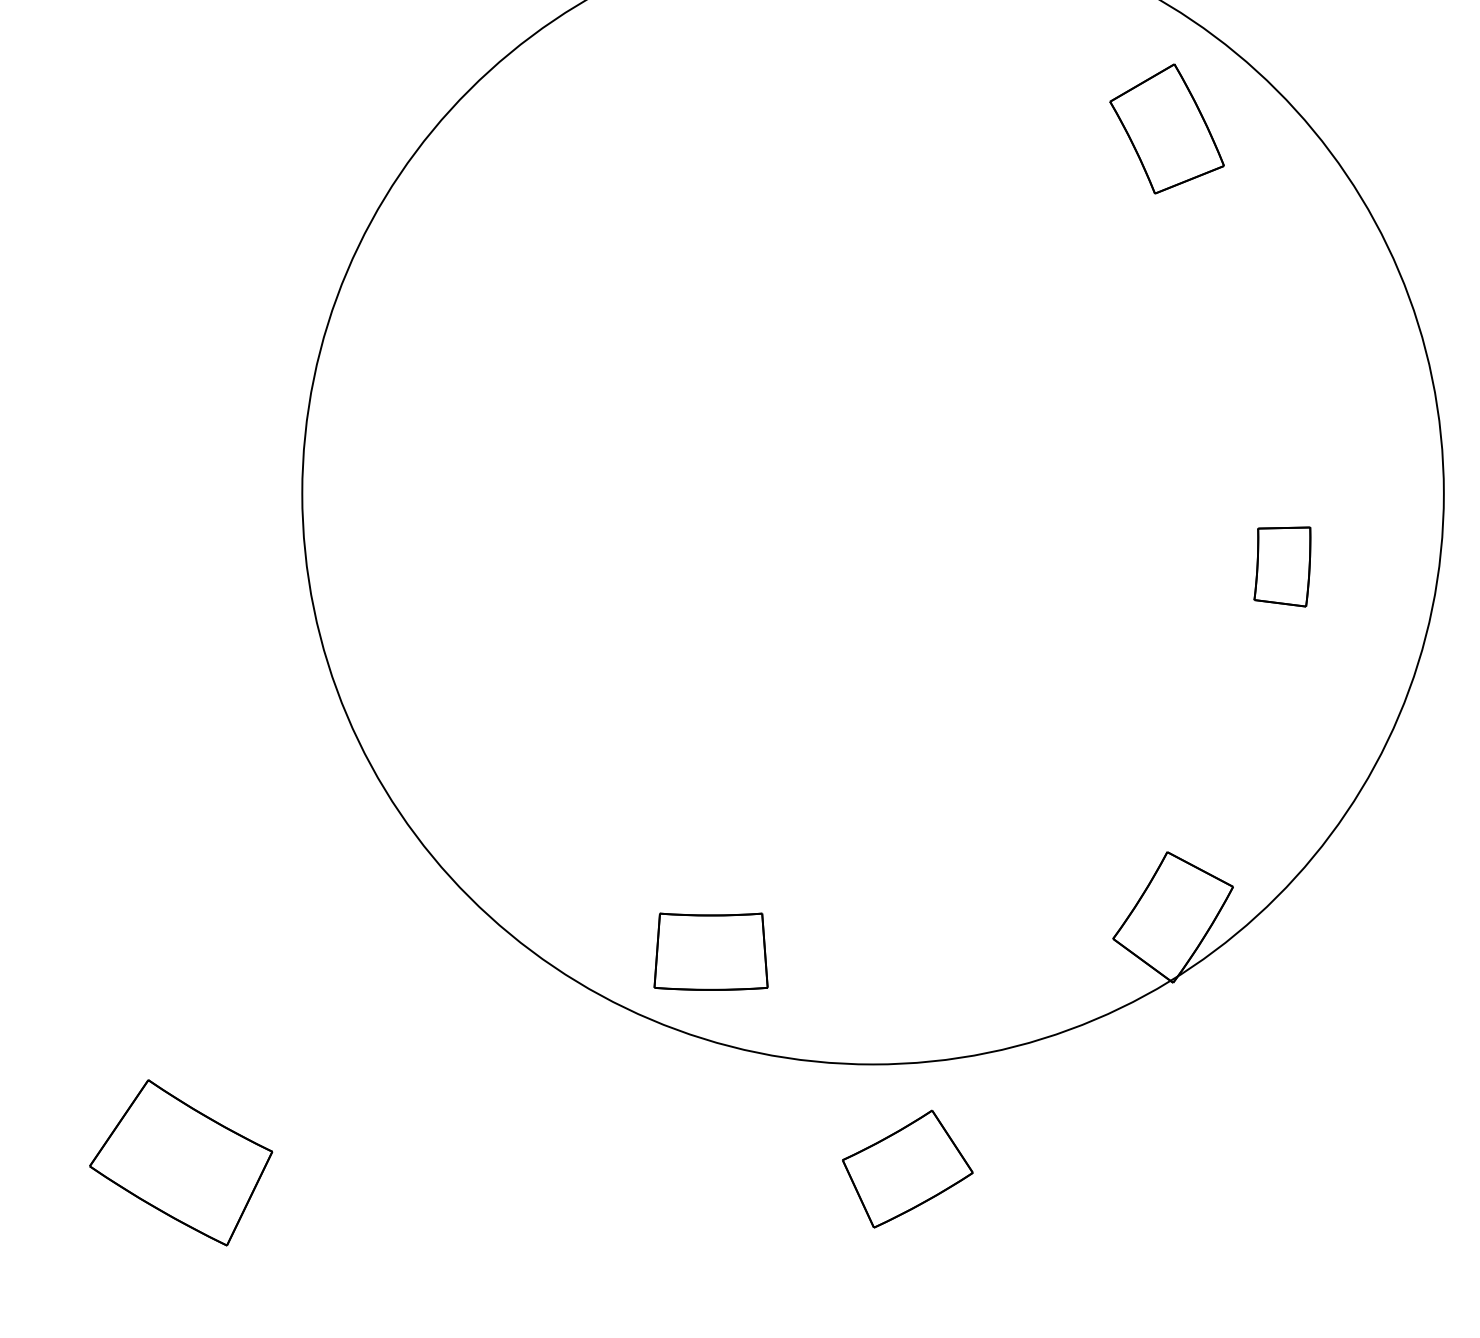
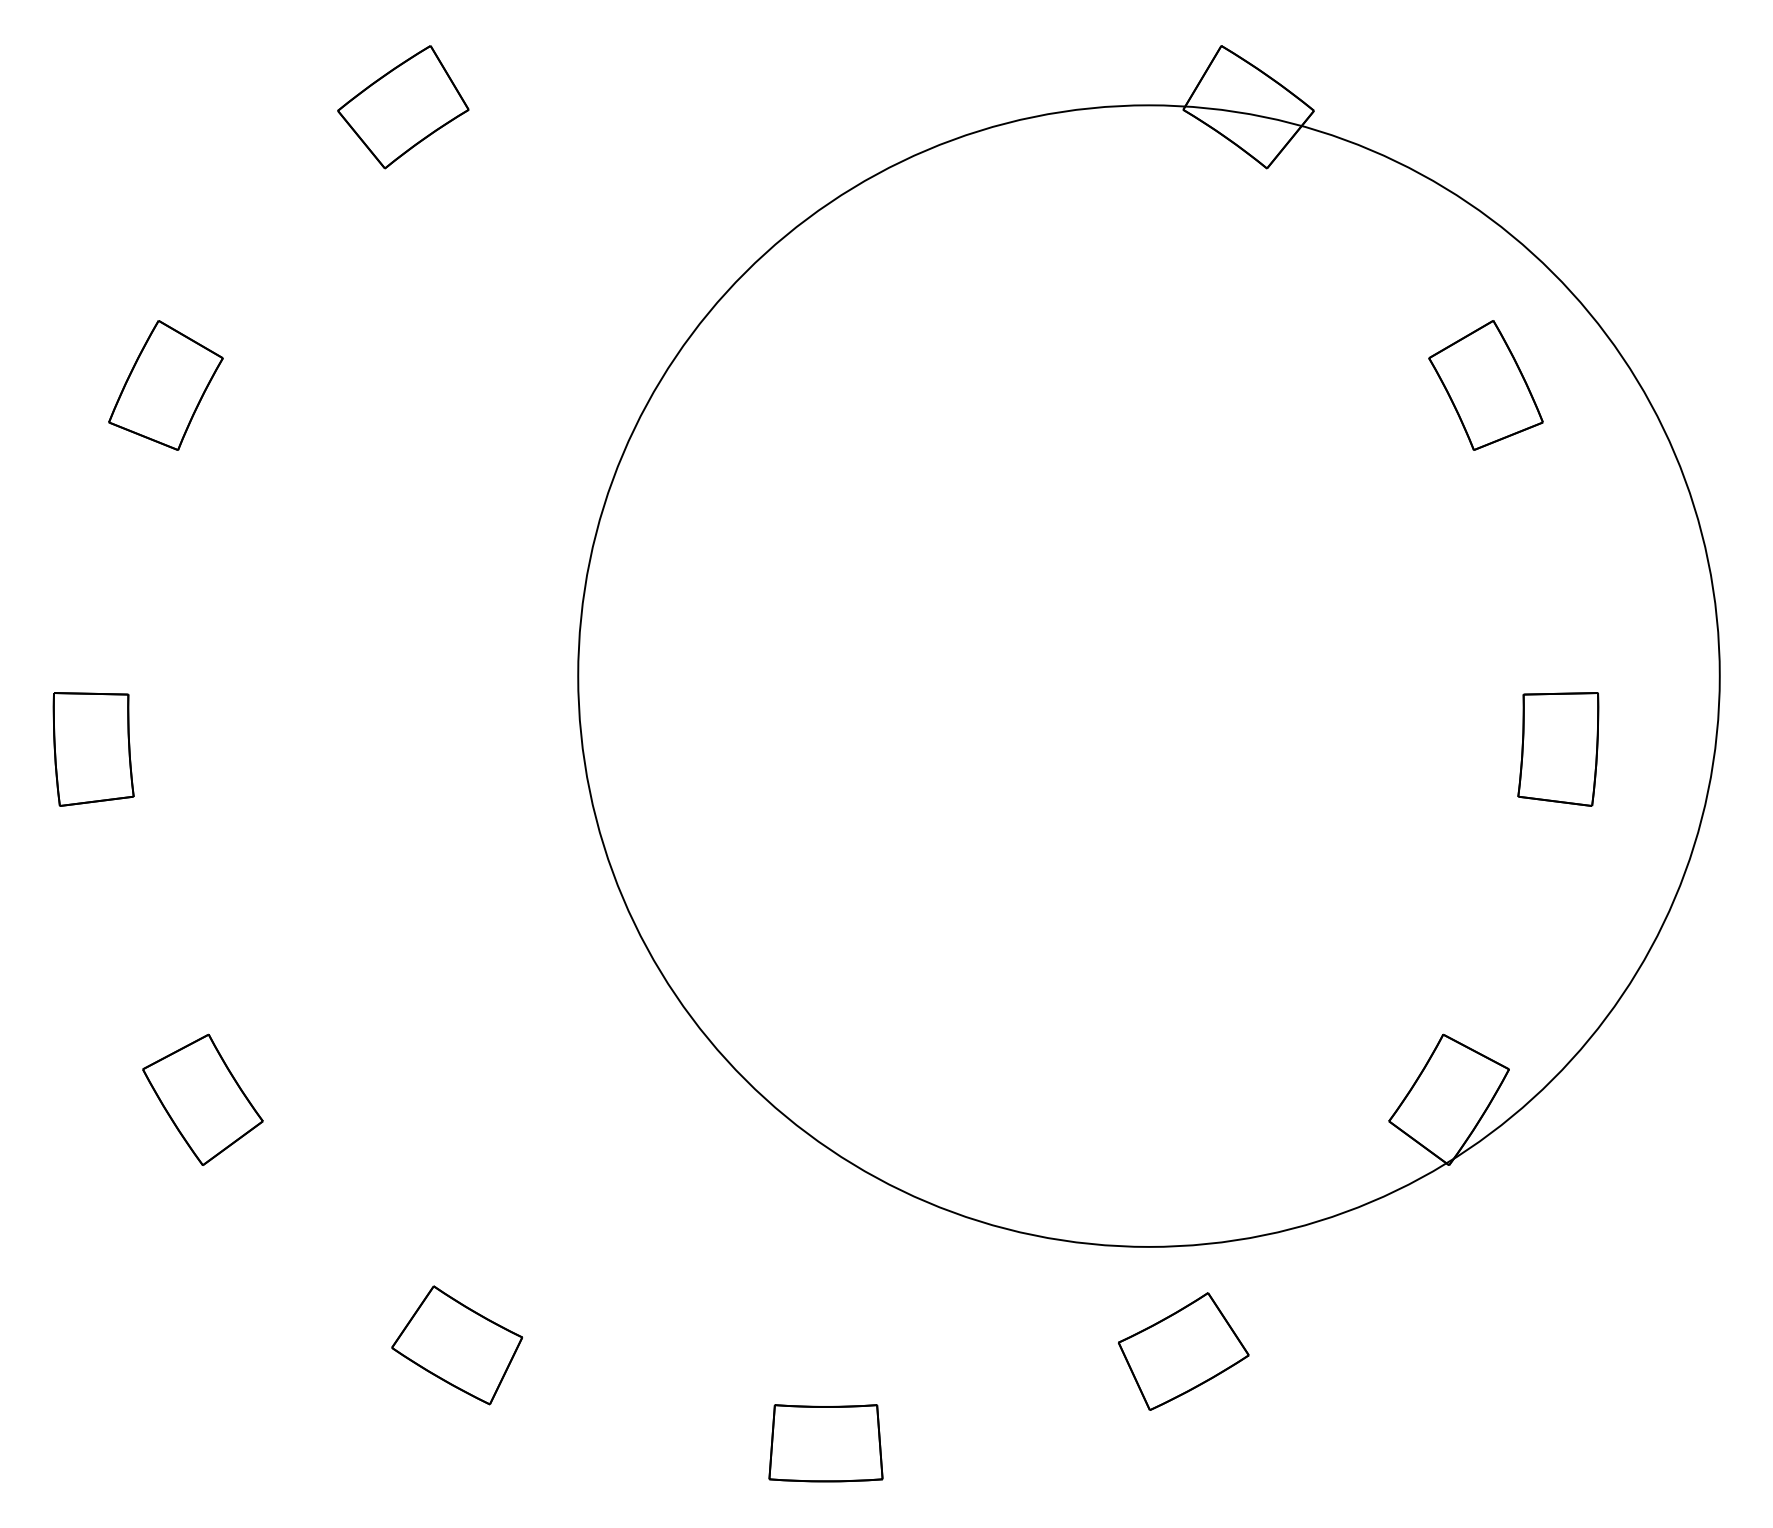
part: (1166, 129) -> (1485, 385), moved
part: (1282, 567) -> (1558, 749), size x1.43
part: (710, 952) -> (825, 1443), moved
part: (181, 1163) -> (457, 1345), size x0.71

